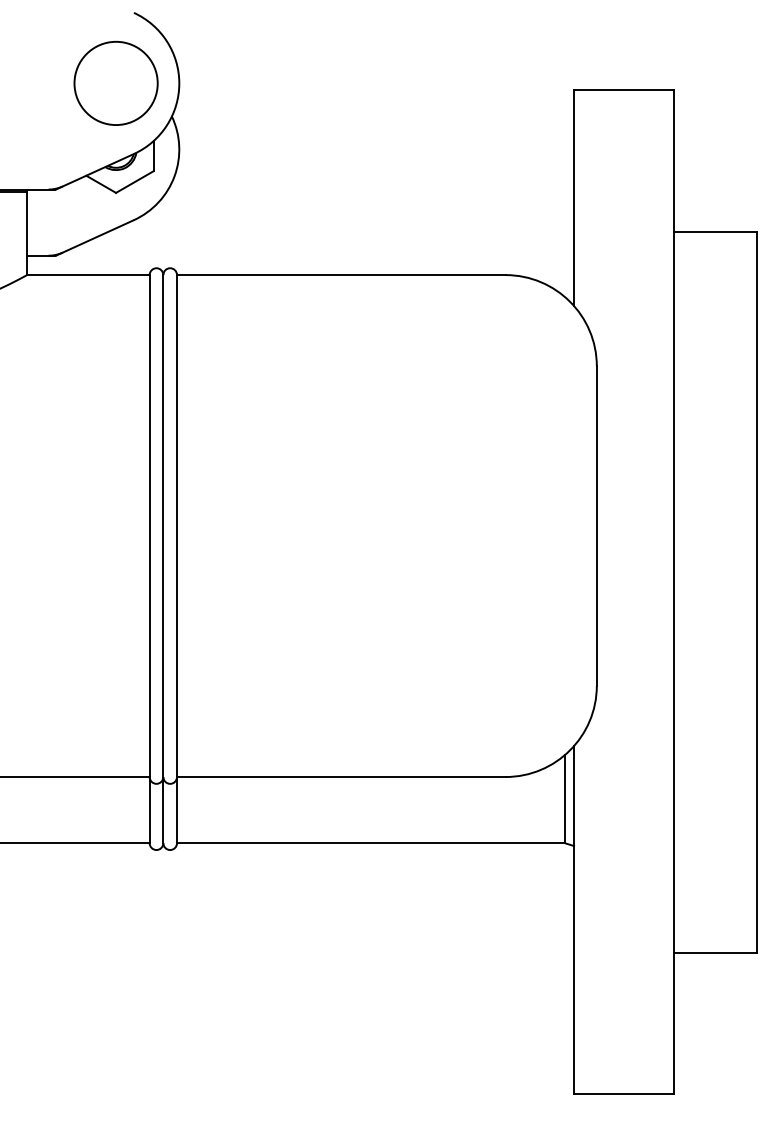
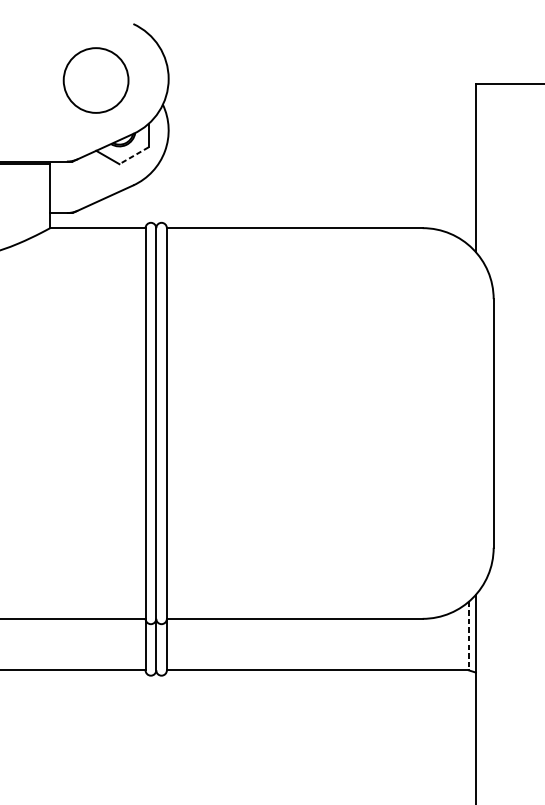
circle: (115, 82) -> (95, 79), moved
line: (134, 182) -> (133, 156), solid -> dashed
line: (564, 799) -> (468, 636), solid -> dashed

